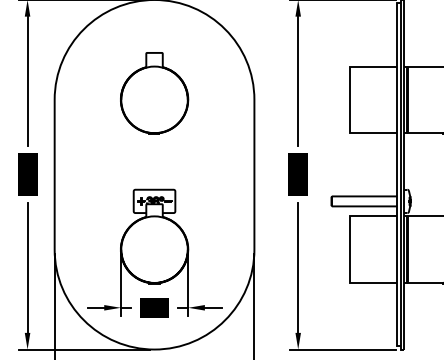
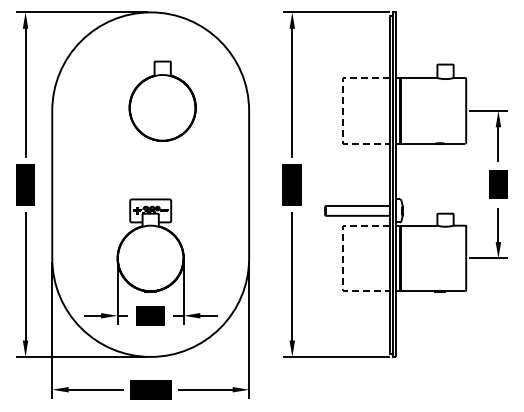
part: (154, 92) -> (162, 100), moved
line: (350, 99) -> (343, 110), solid -> dashed
line: (350, 249) -> (343, 258), solid -> dashed

